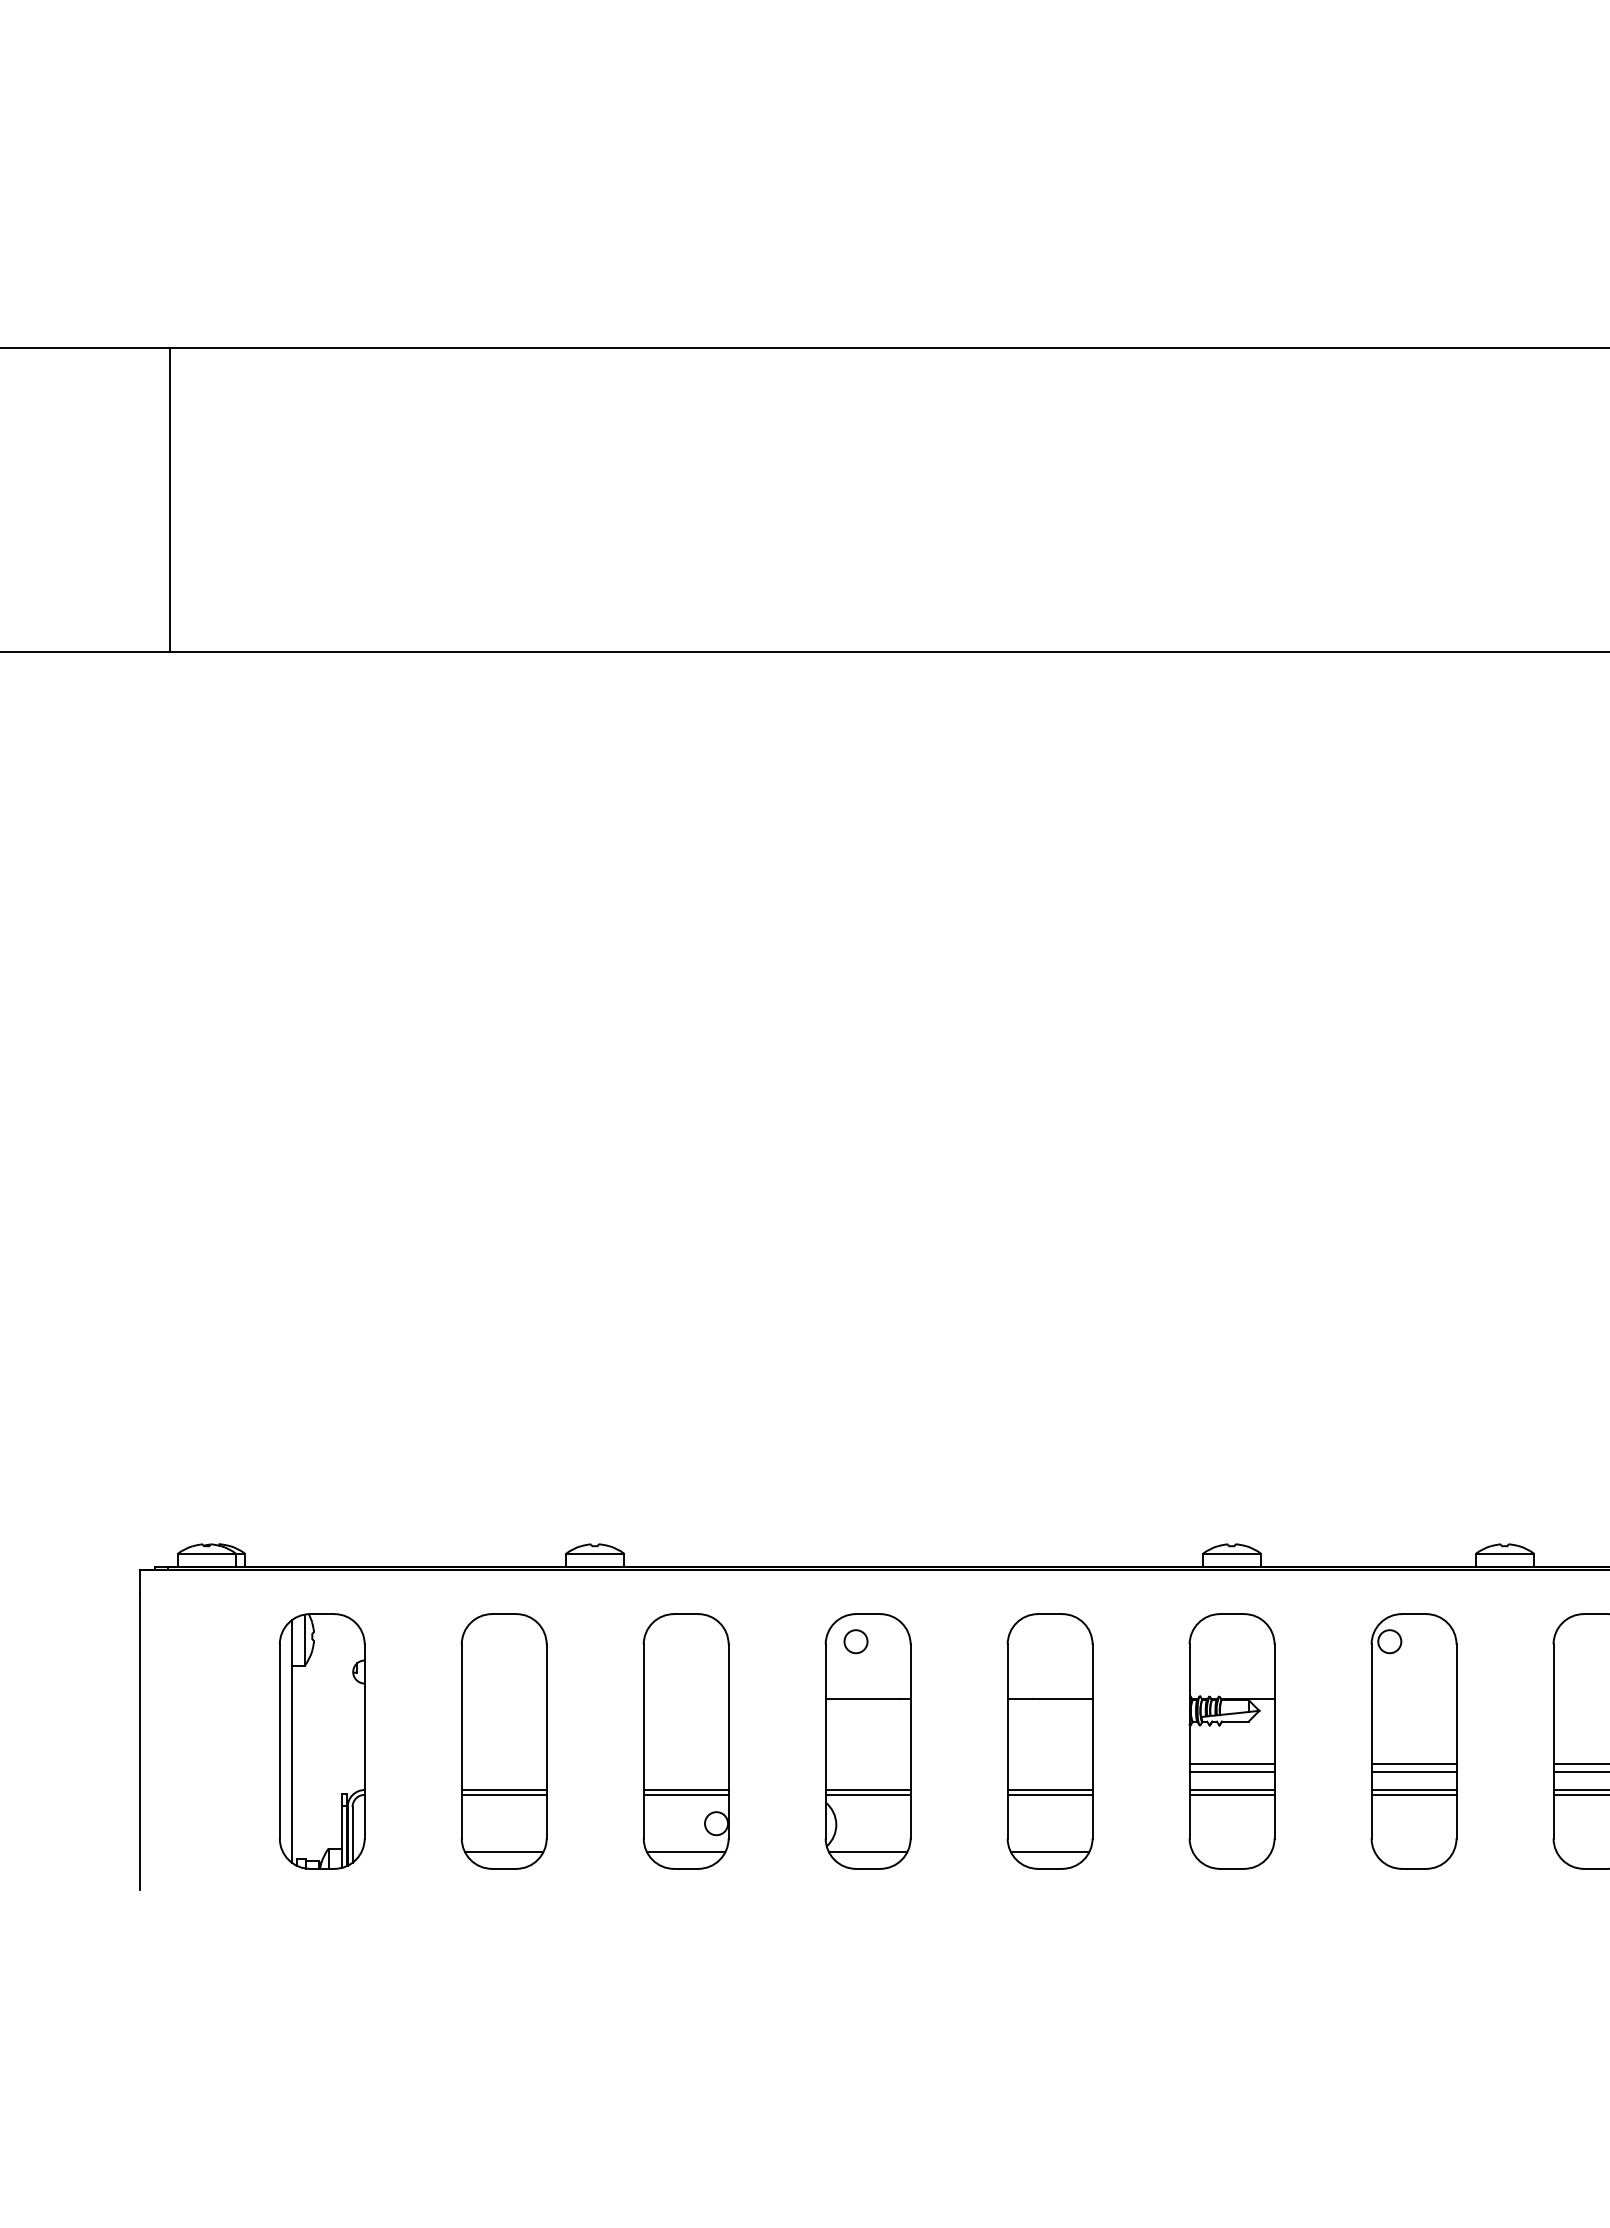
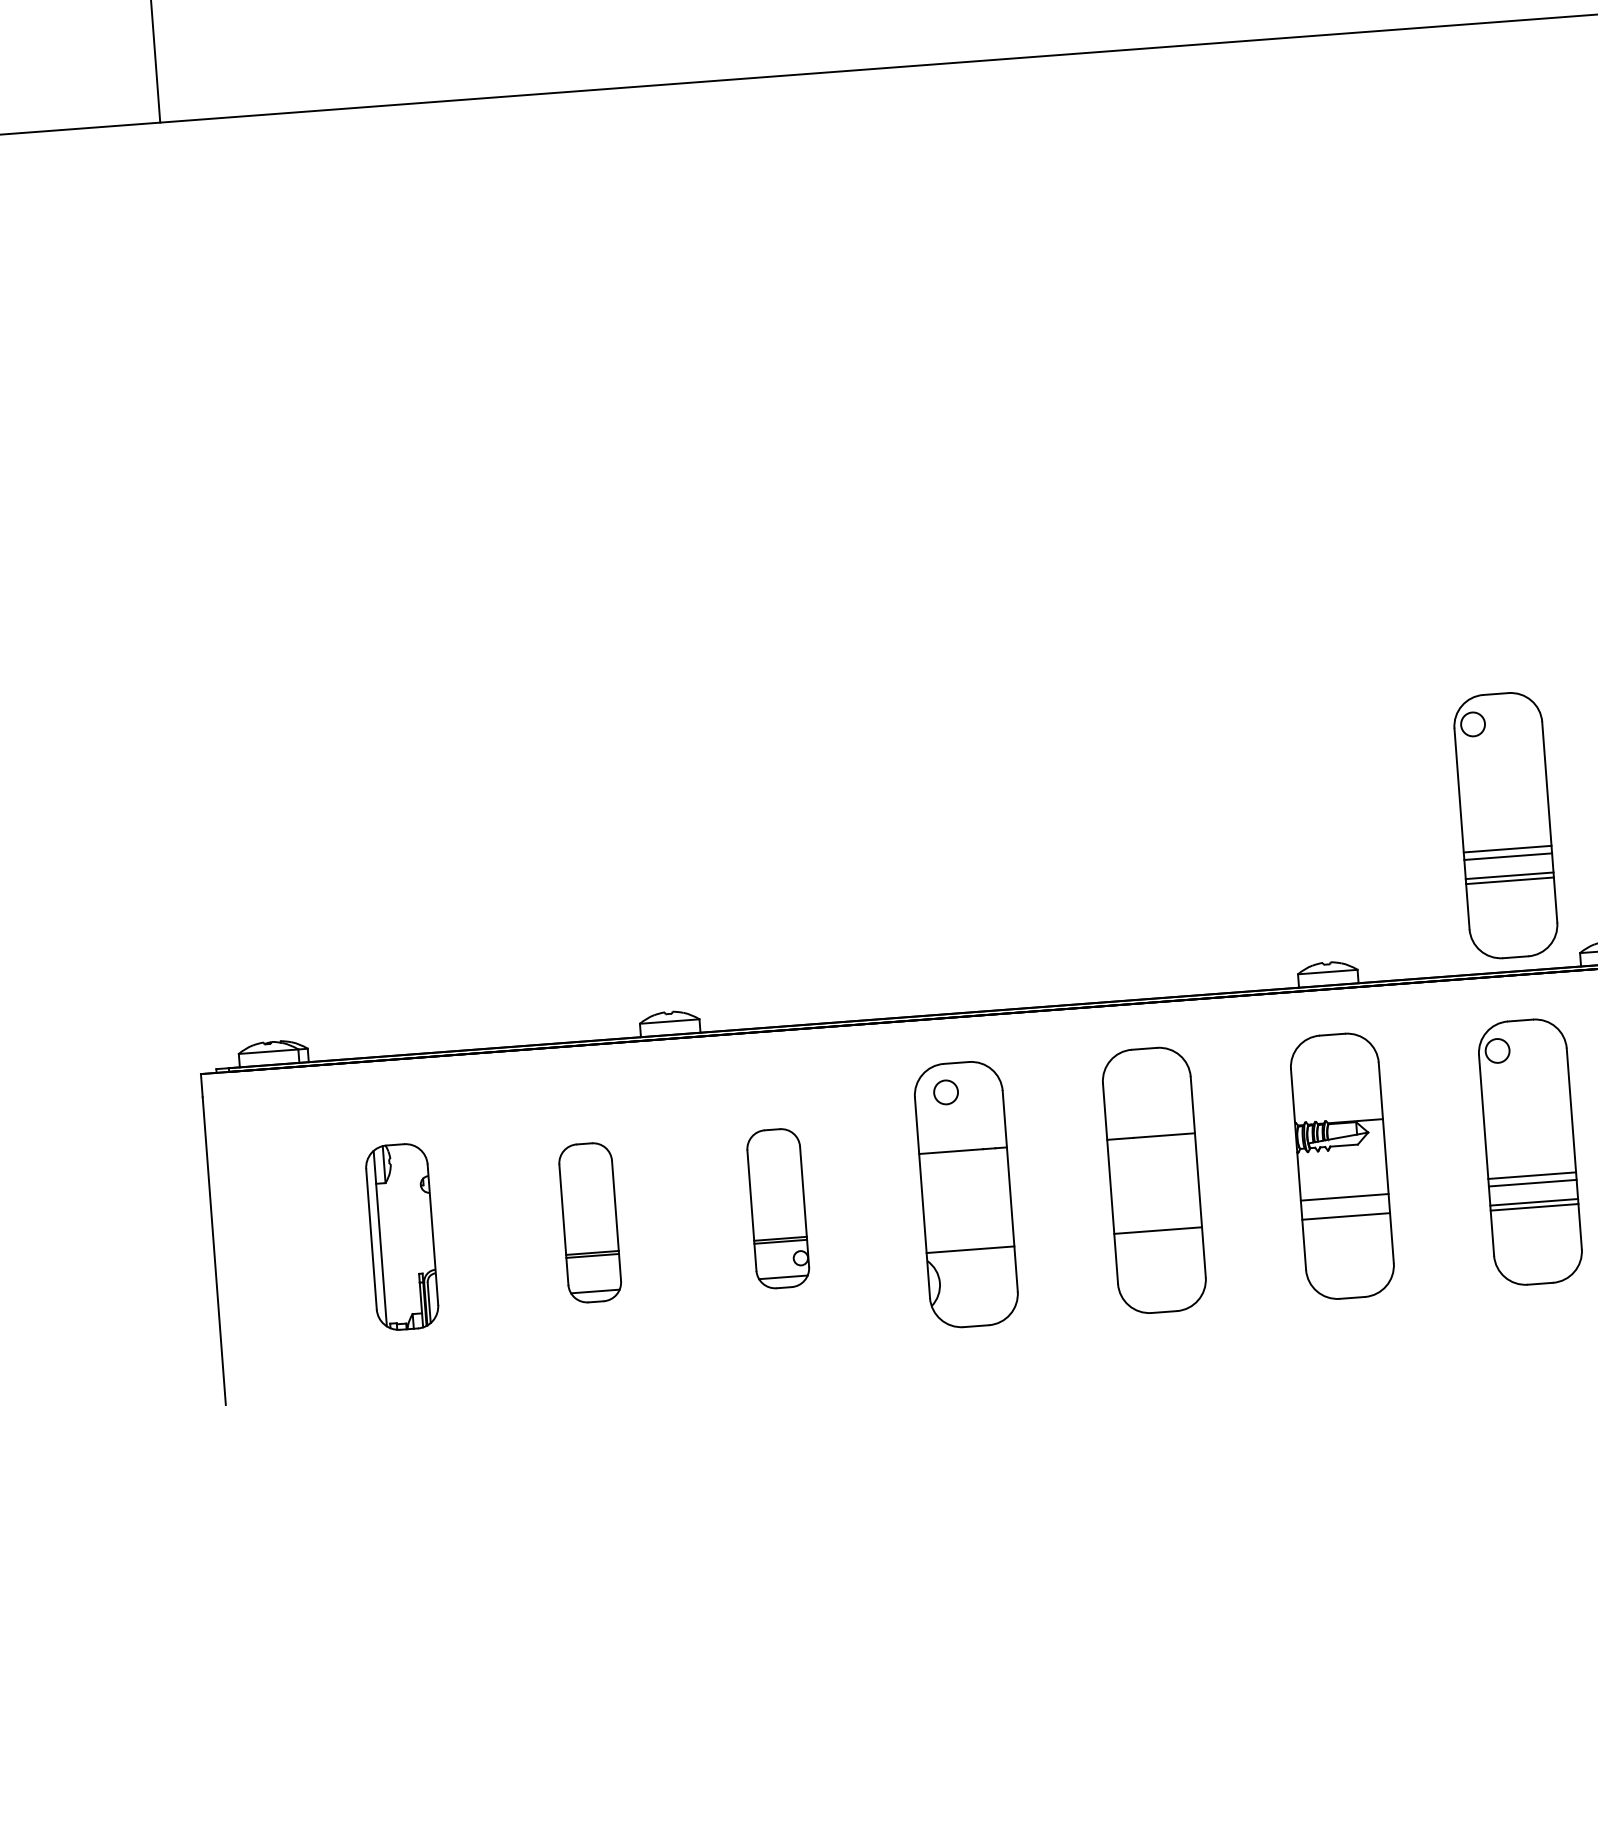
part: (1413, 1425) -> (1505, 825), added
part: (321, 1741) -> (401, 1237), size x0.7
part: (503, 1741) -> (589, 1222), size x0.6
part: (685, 1741) -> (777, 1208), size x0.6
line: (1231, 1764) -> (1343, 1190), removed
line: (867, 1790) -> (969, 1245), removed
line: (1049, 1794) -> (1157, 1235), removed
line: (1231, 1794) -> (1345, 1221), removed
line: (867, 1852) -> (974, 1309), removed
line: (1049, 1852) -> (1162, 1295), removed

